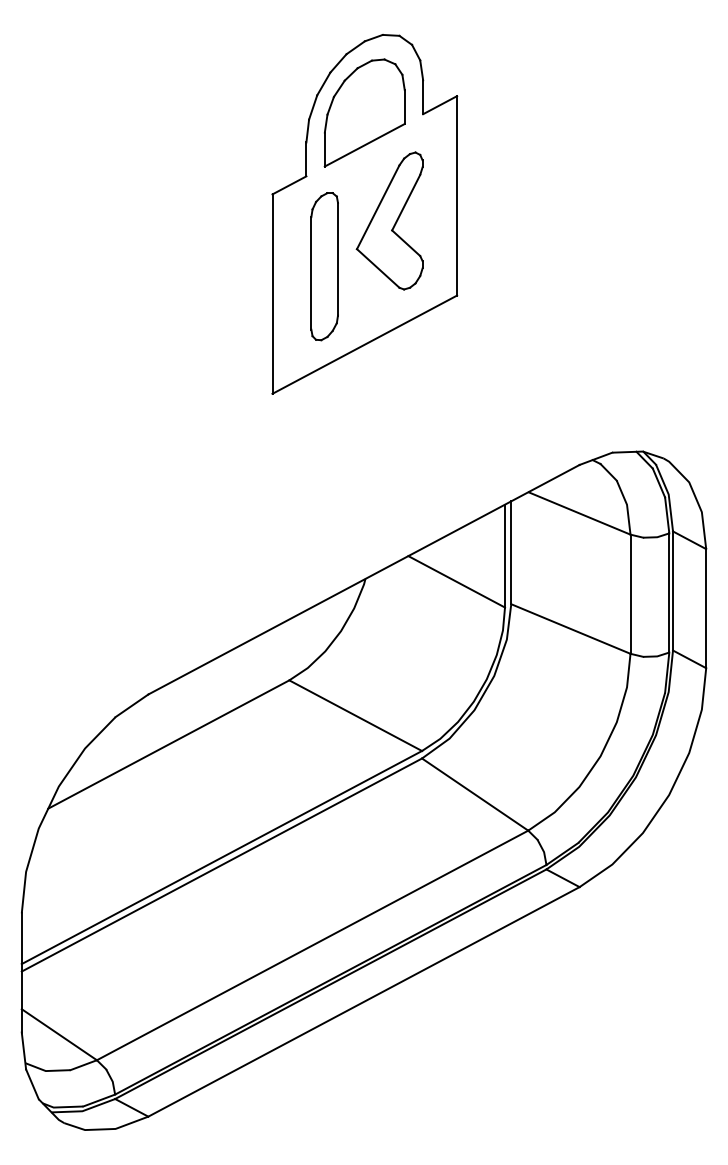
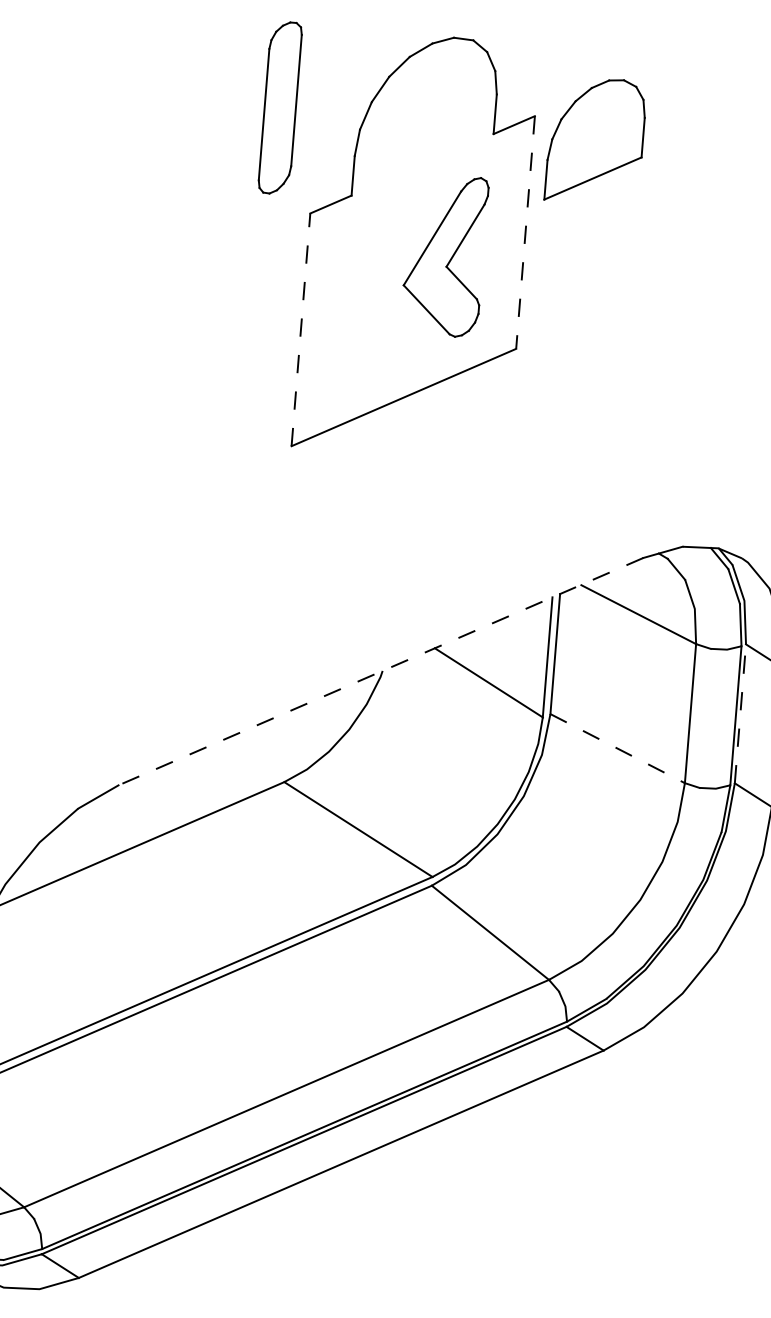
part: (364, 112) -> (595, 140), moved
line: (457, 195) -> (526, 232), solid -> dashed
part: (324, 266) -> (280, 107), moved
line: (272, 294) -> (300, 330), solid -> dashed
line: (363, 579) -> (380, 671), solid -> dashed
line: (673, 591) -> (740, 714), solid -> dashed
line: (570, 629) -> (617, 749), solid -> dashed

